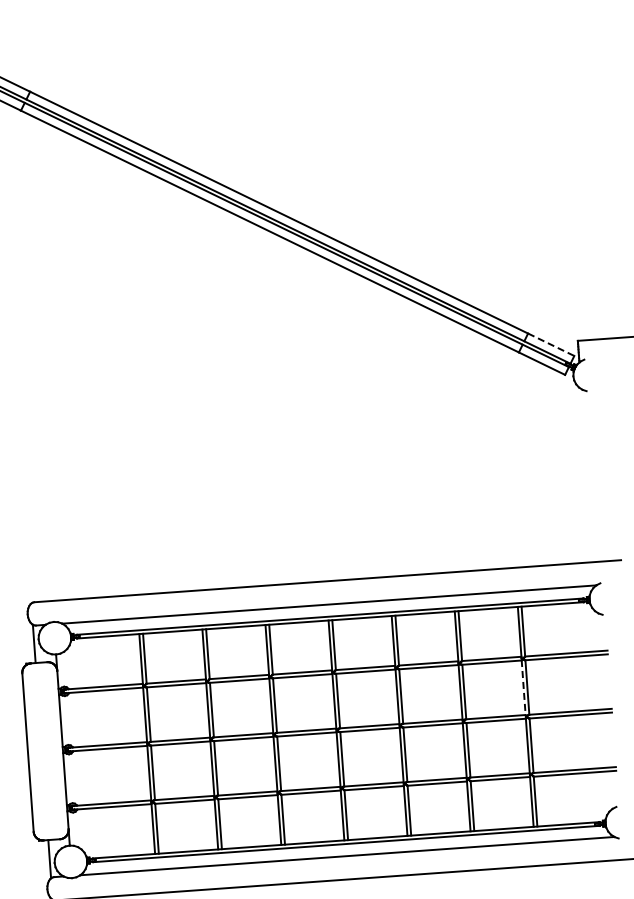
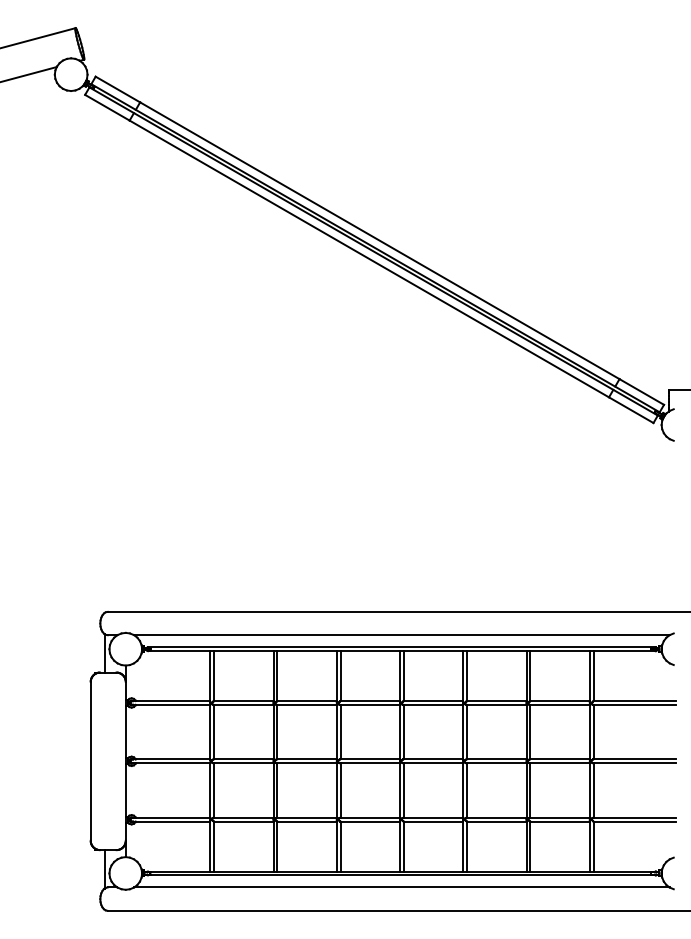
line: (550, 344) -> (641, 391), dashed -> solid
line: (523, 688) -> (589, 732), dashed -> solid

